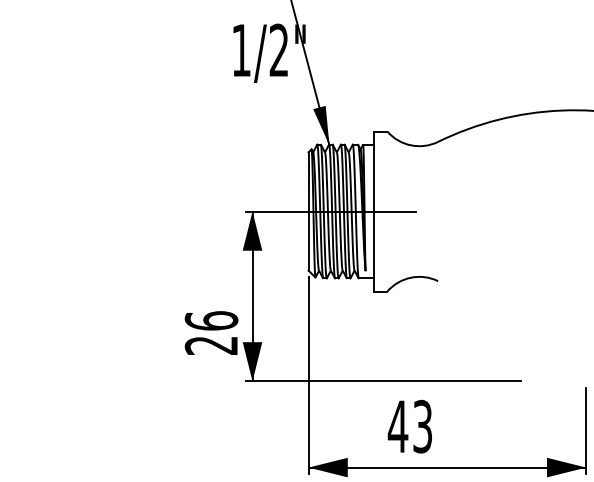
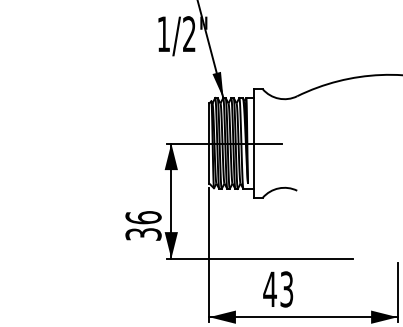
text: (211, 345) -> (143, 234), 26 -> 36

